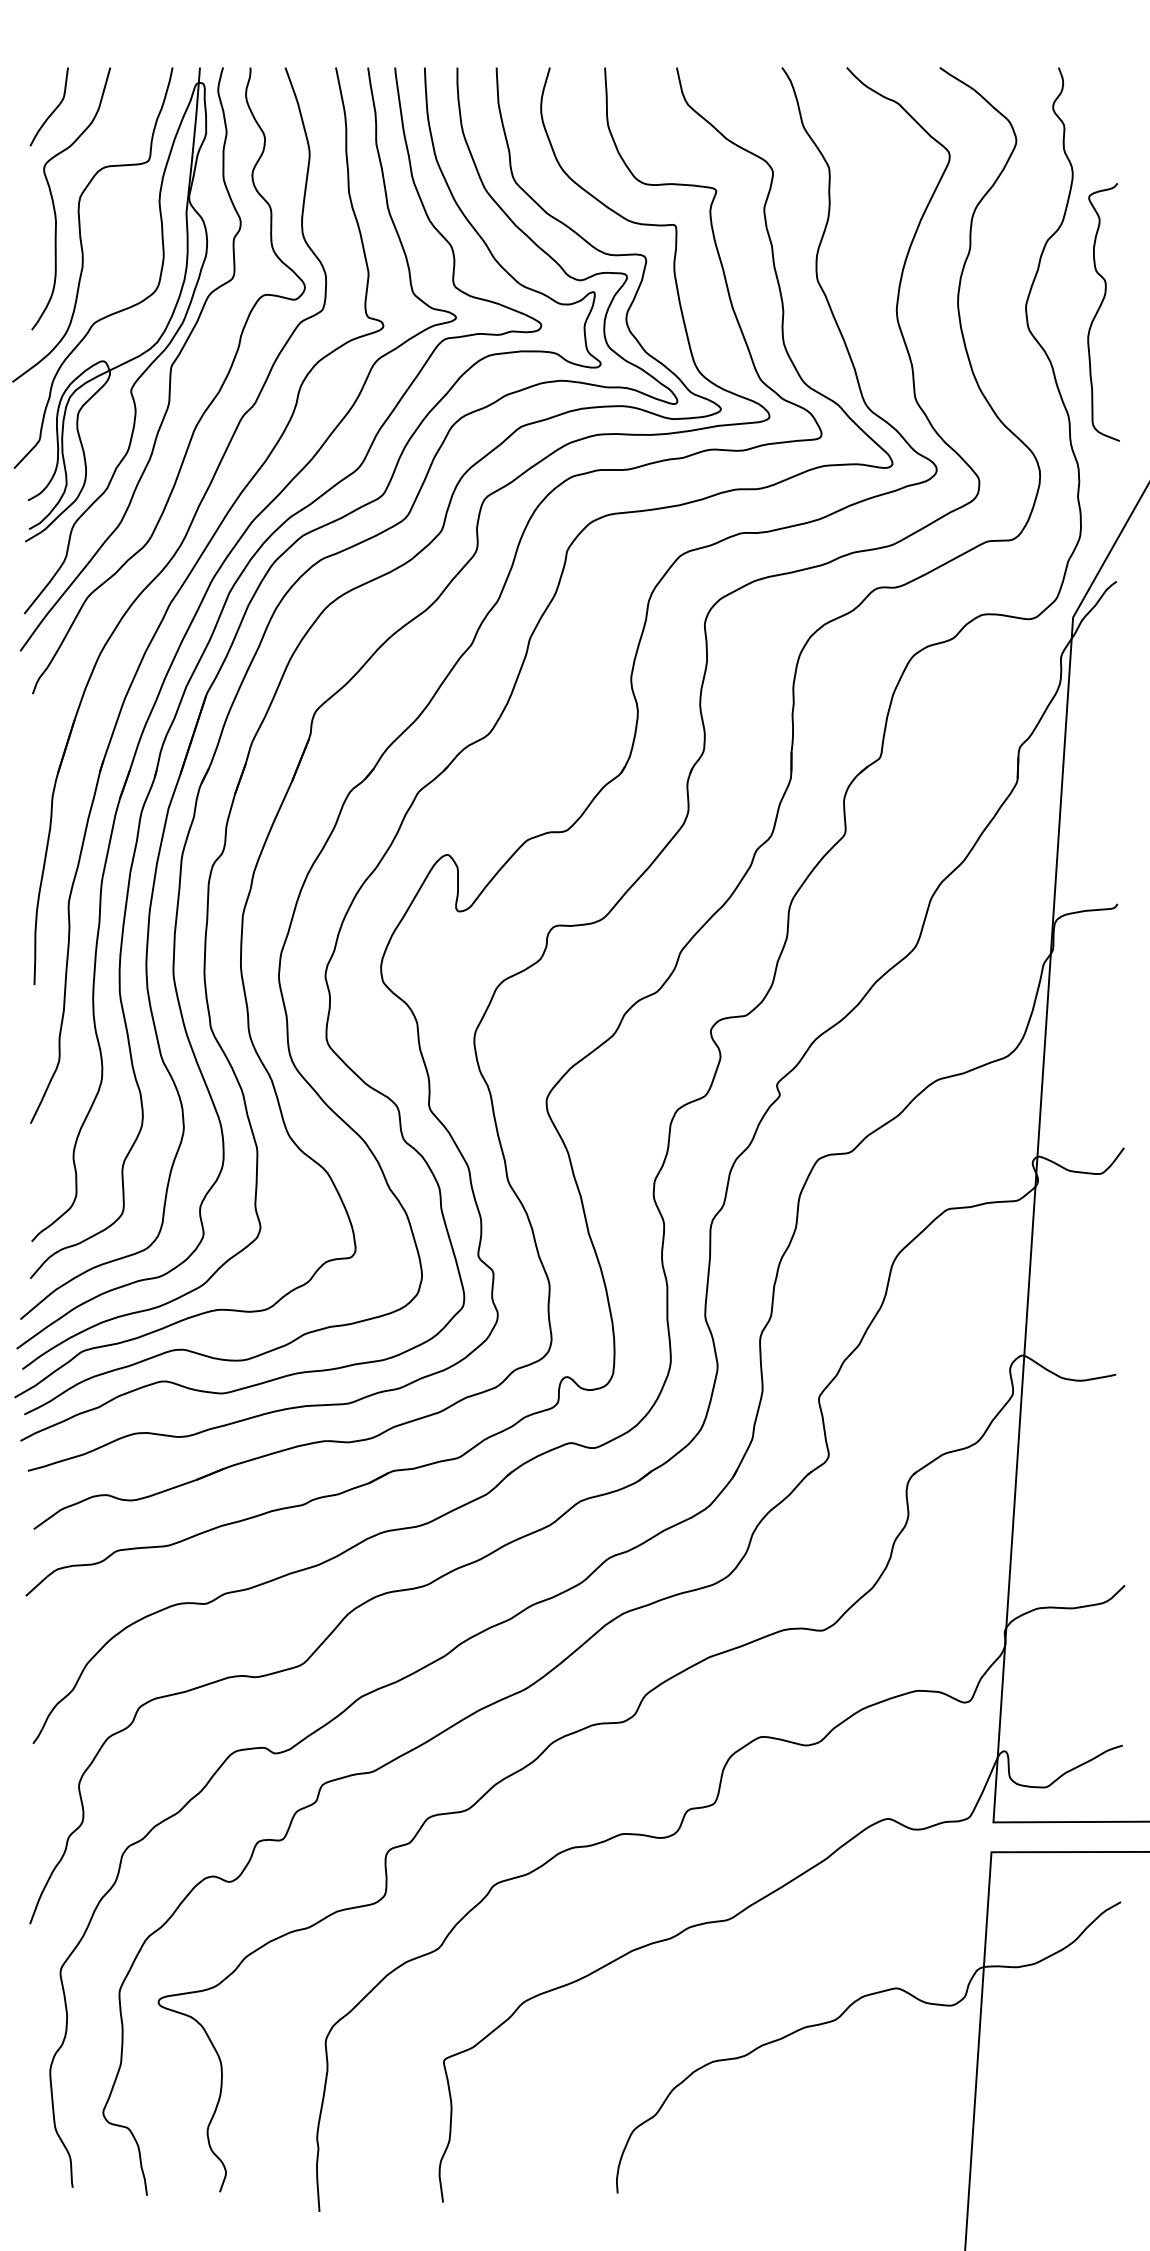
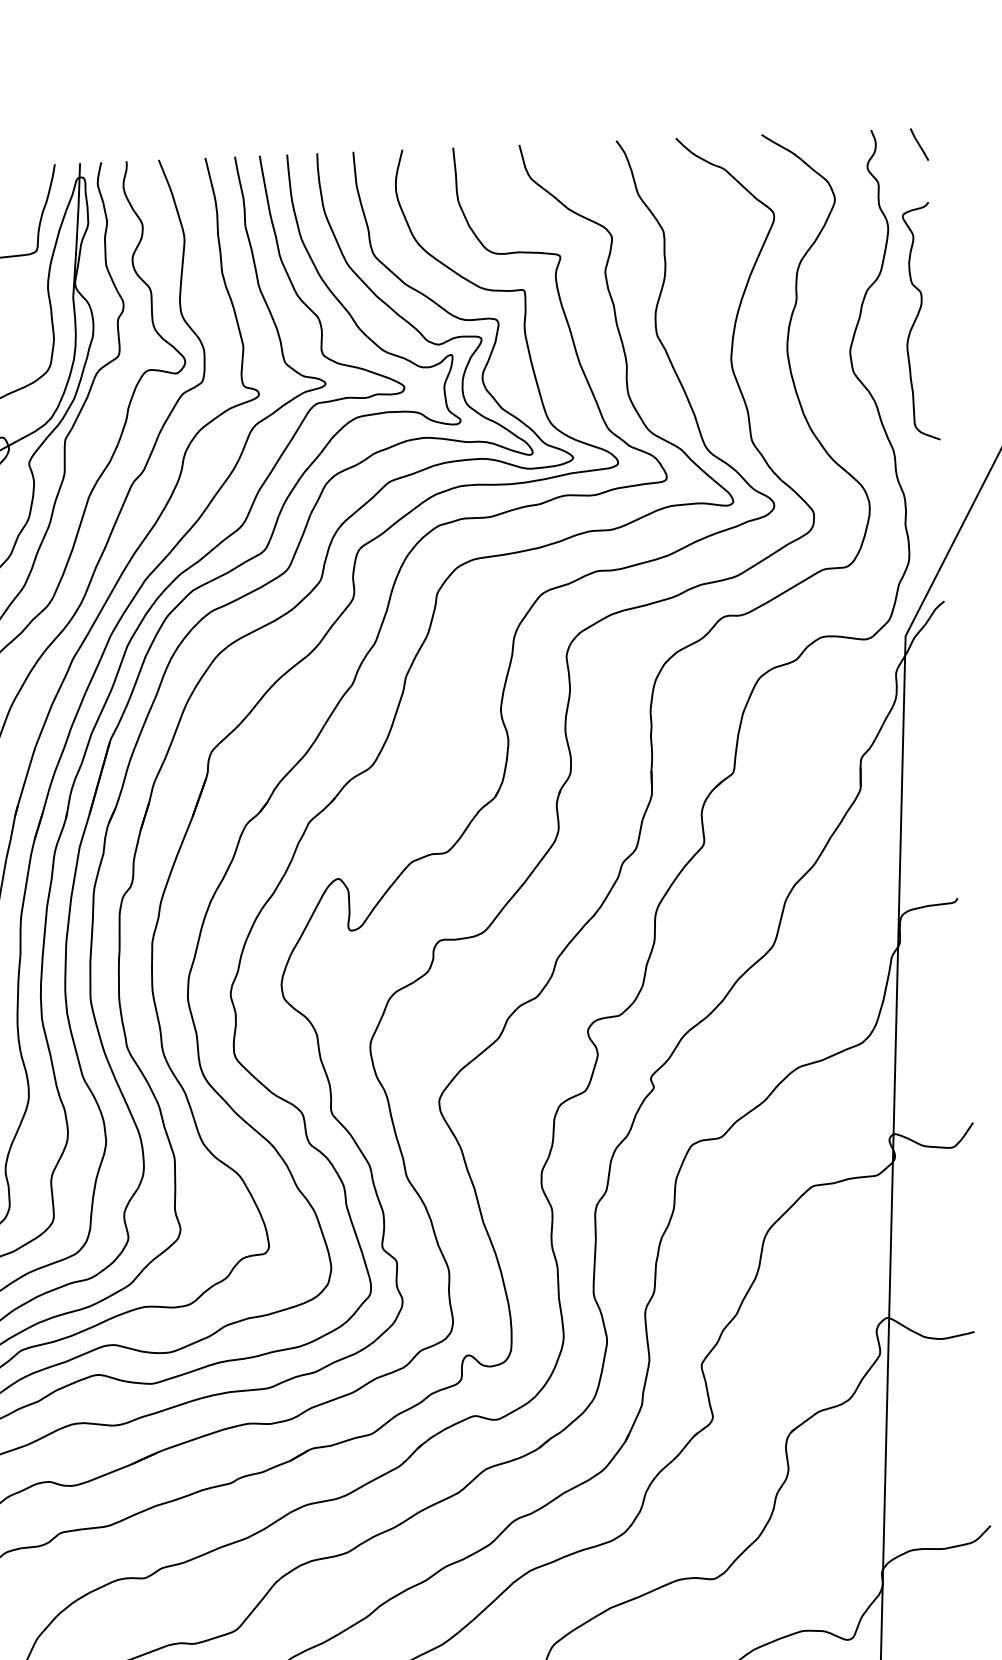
line: (1110, 85) -> (919, 144), added
curve: (1099, 310) -> (916, 320), moved

